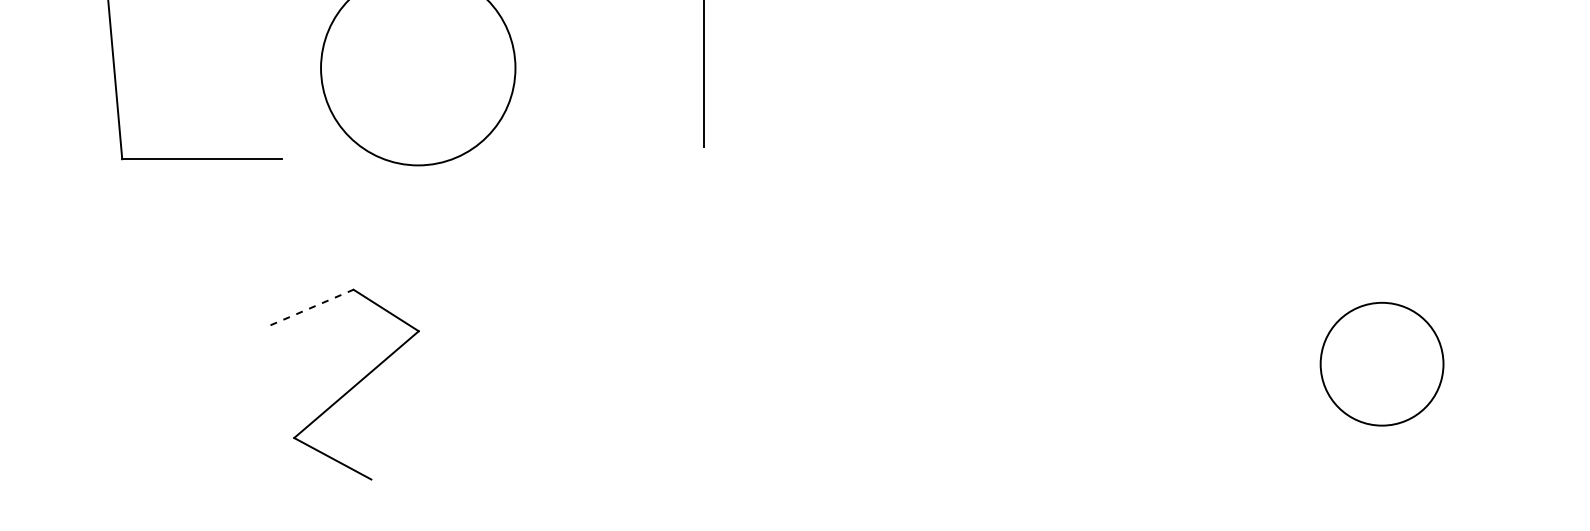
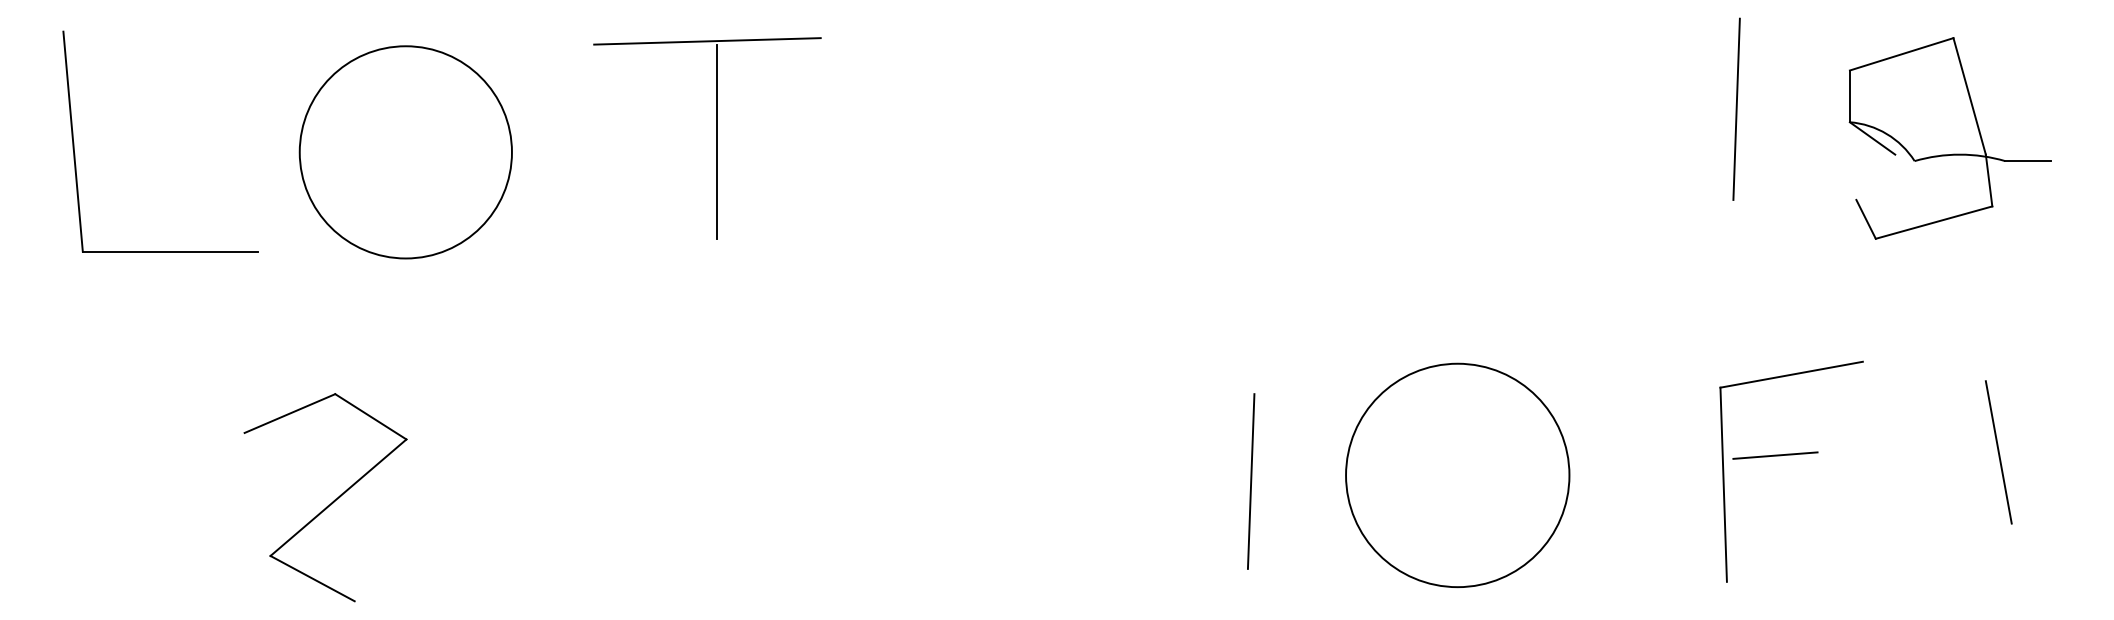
line: (312, 307) -> (290, 413), dashed -> solid
circle: (1381, 364) -> (1457, 475), size x1.67
line: (1192, 369) -> (1250, 481), added

